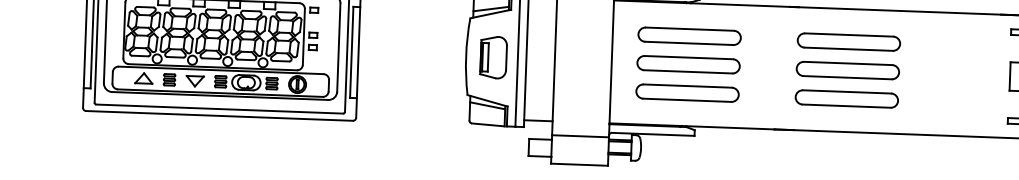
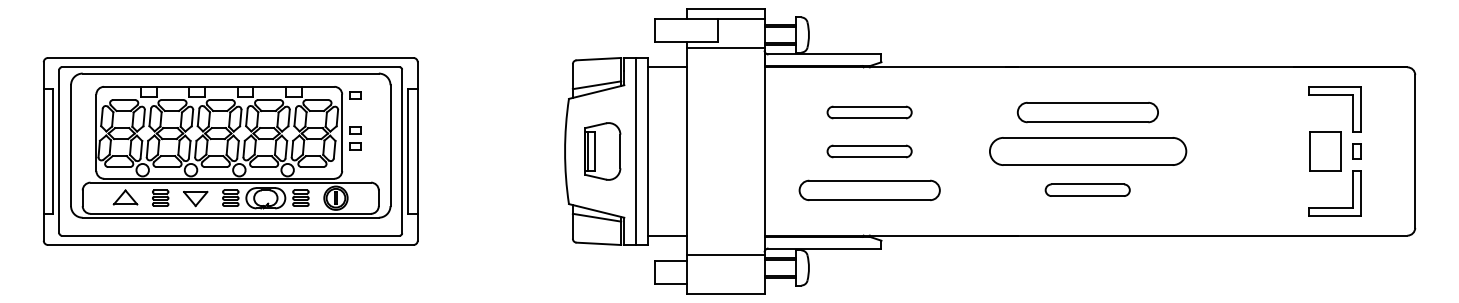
part: (689, 36) -> (869, 112), size x0.6
part: (688, 64) -> (869, 151), size x0.6
part: (847, 70) -> (1087, 151), size x1.4
part: (846, 98) -> (1087, 189), size x0.6

